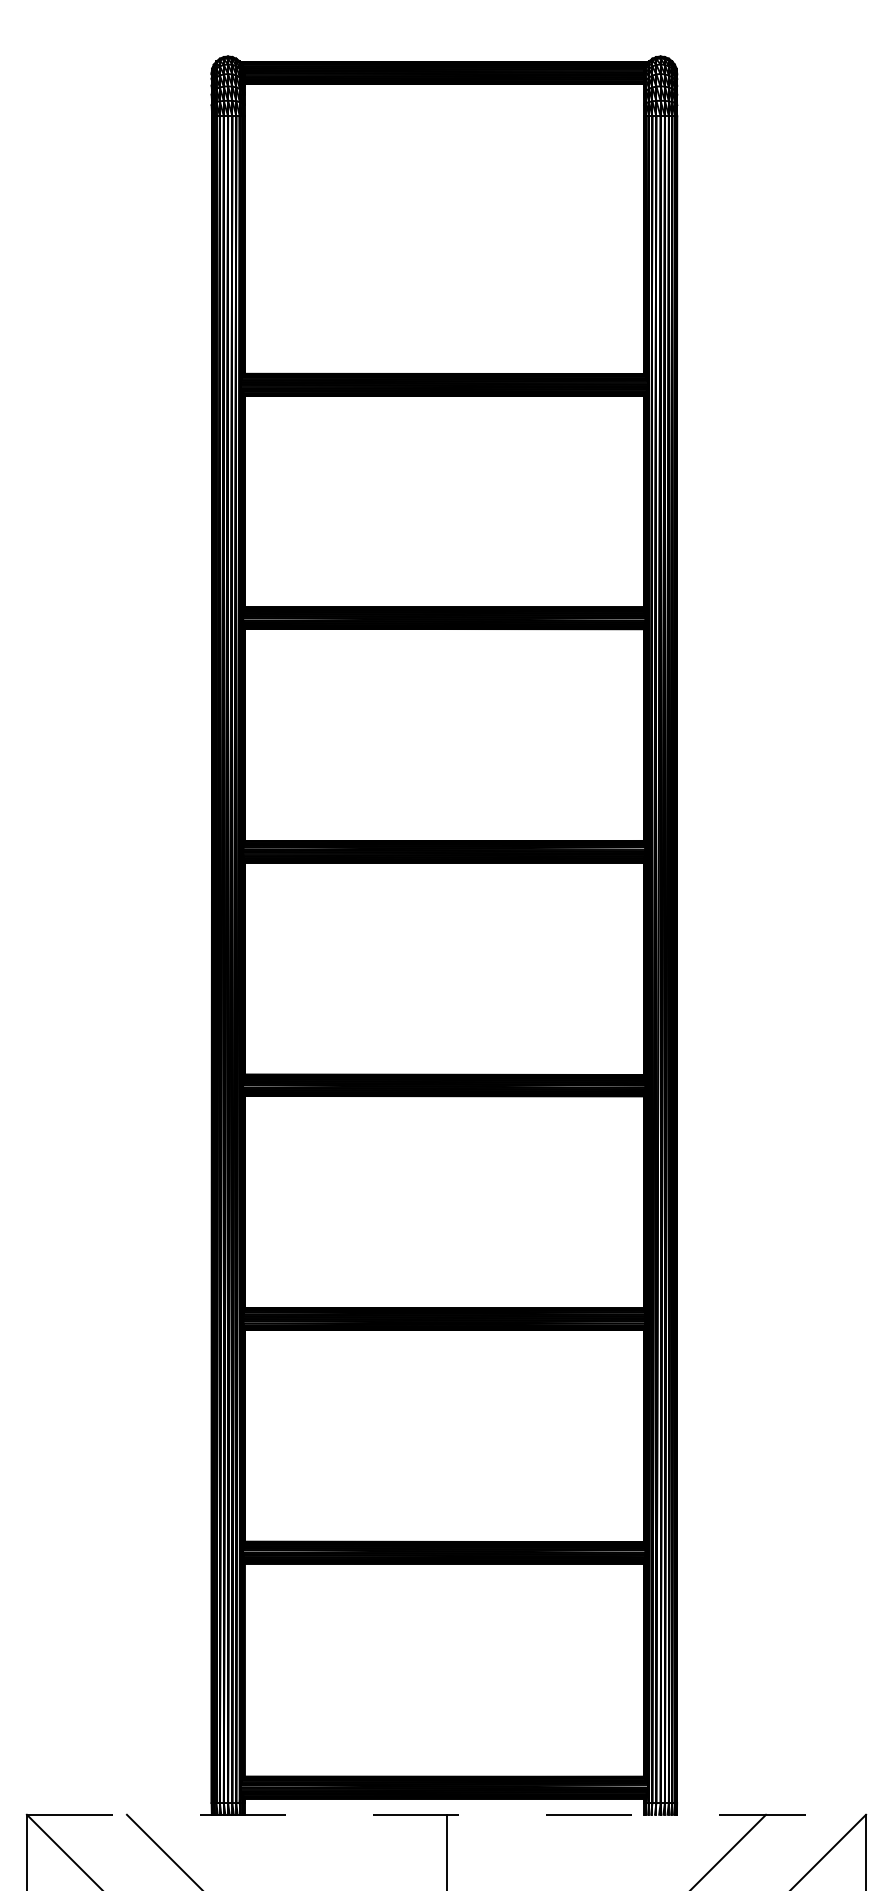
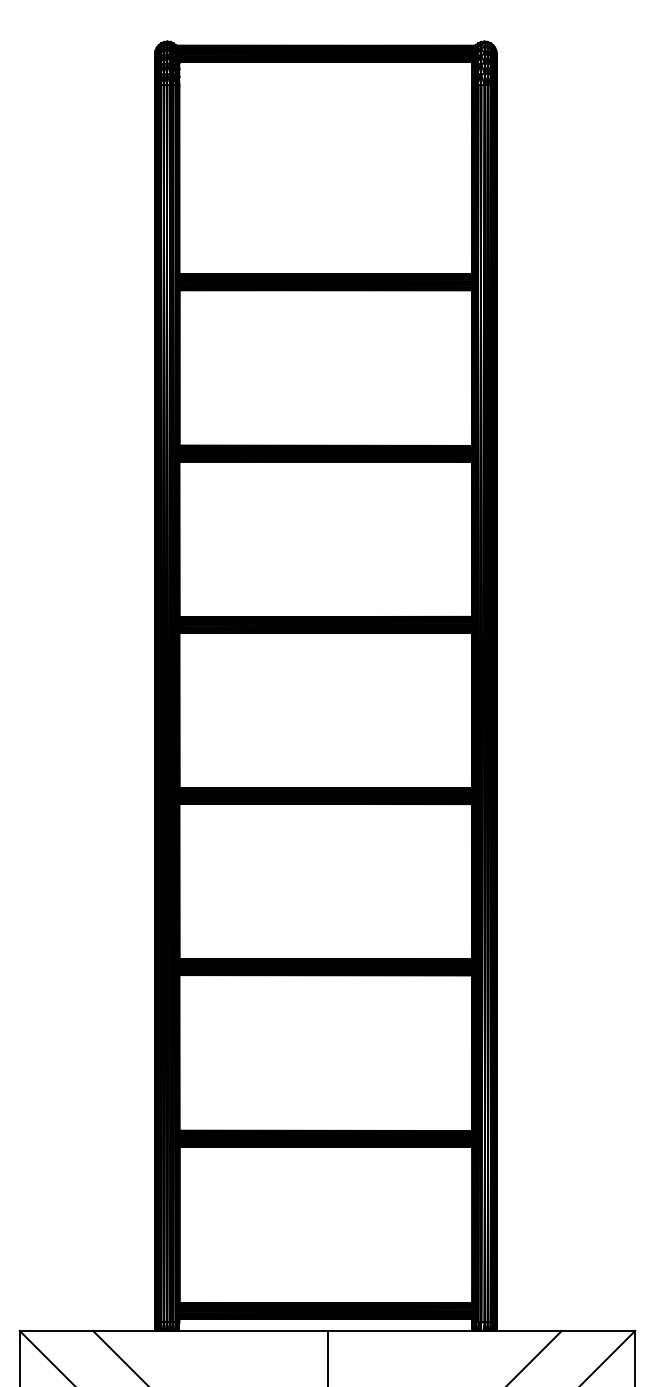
line: (446, 1814) -> (327, 1330), dashed -> solid

